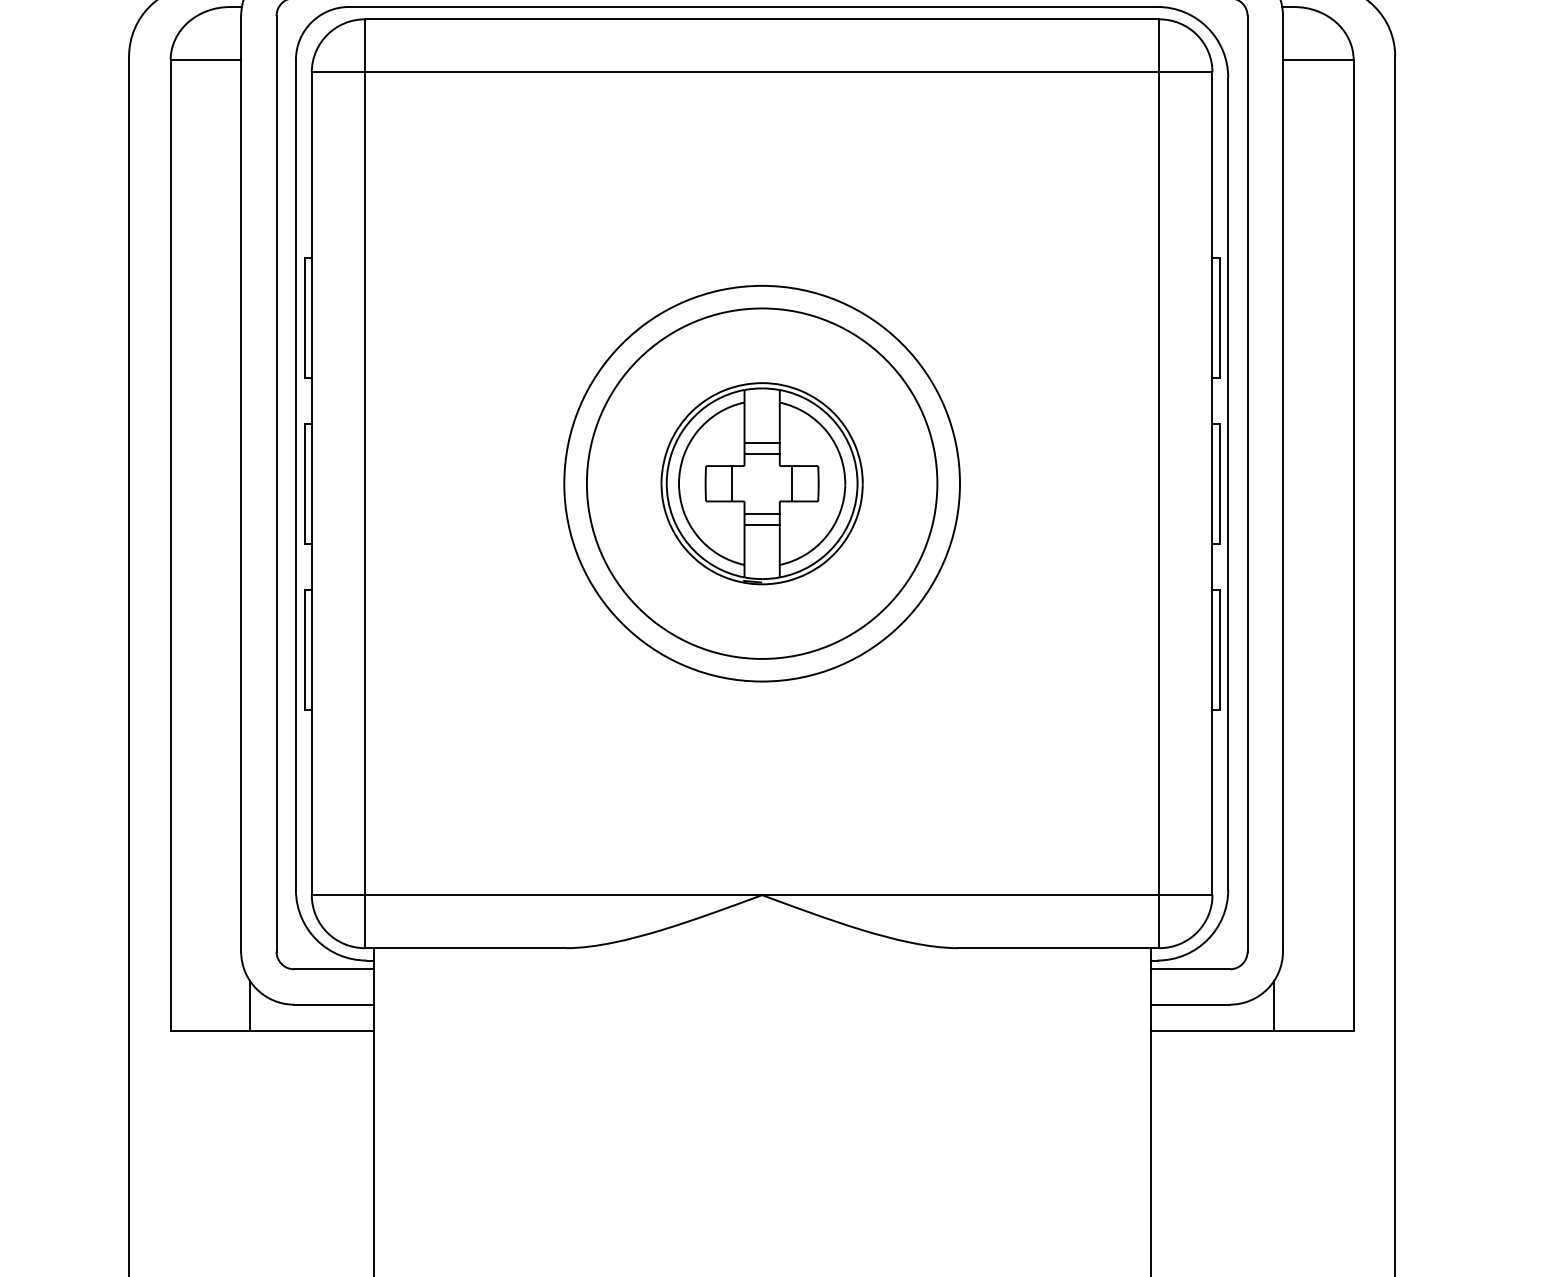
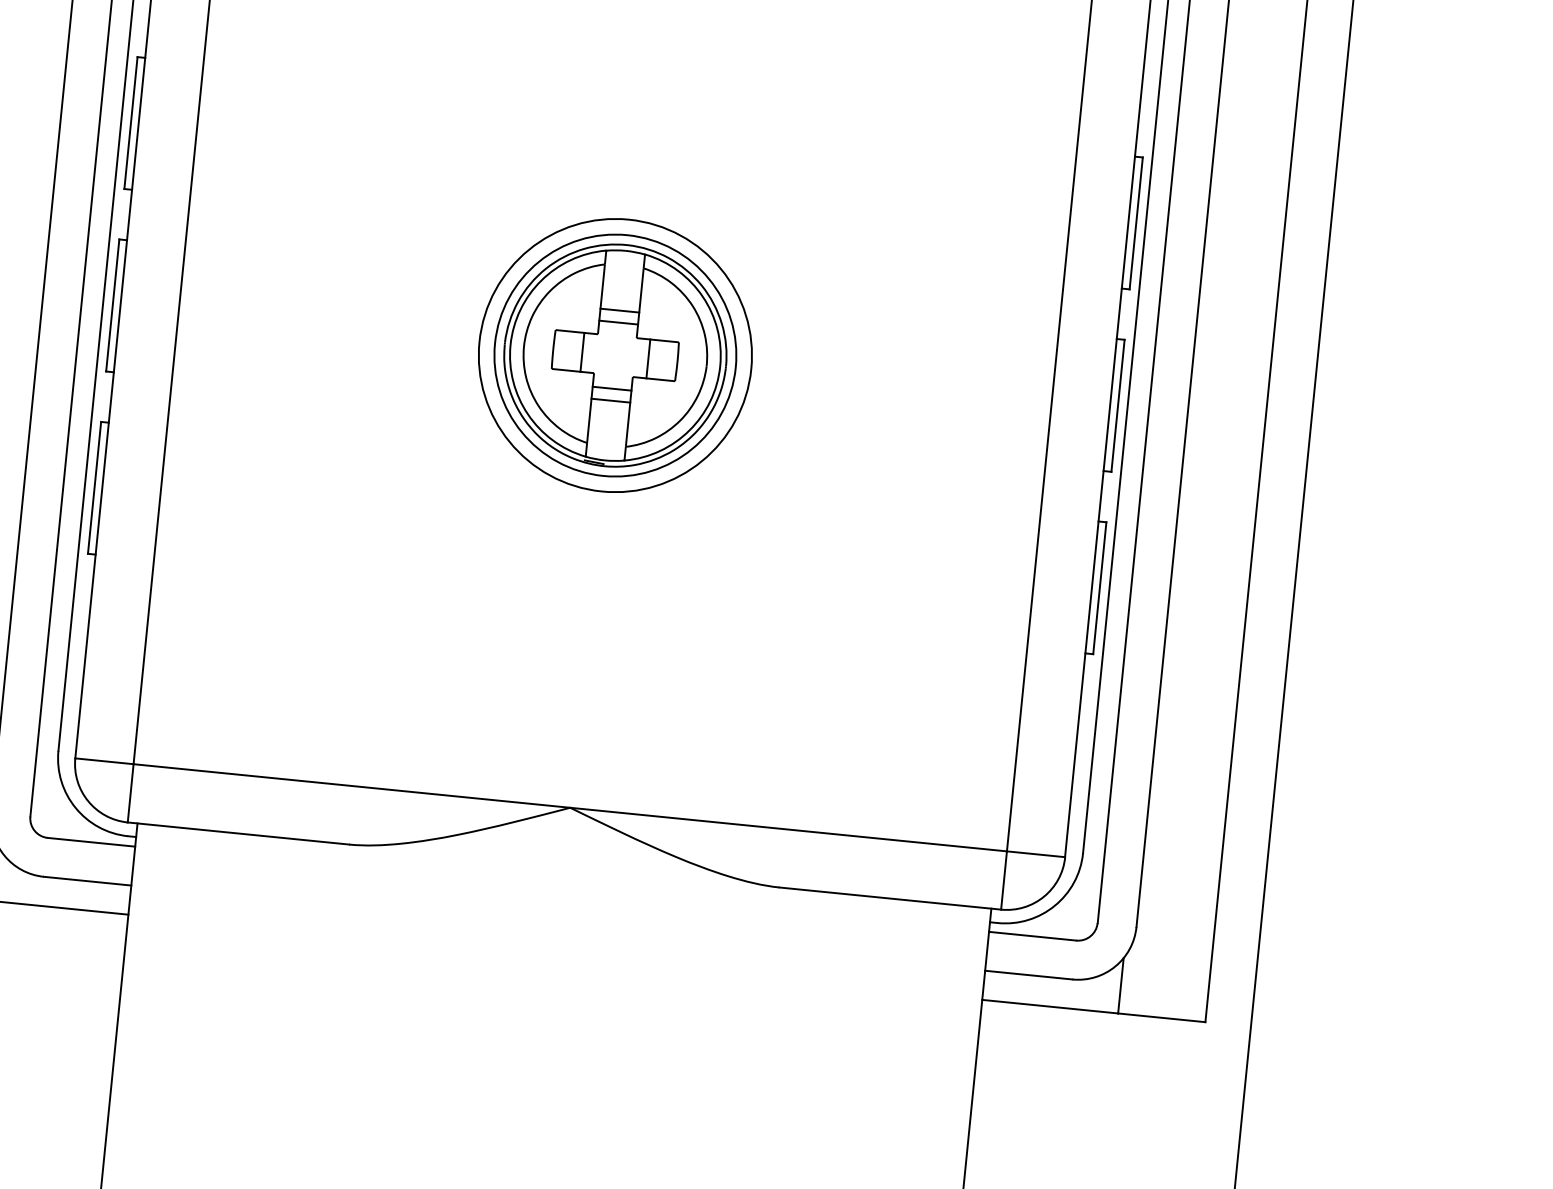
circle: (761, 483) -> (614, 355), size x0.62
circle: (761, 483) -> (614, 355), size x0.62

